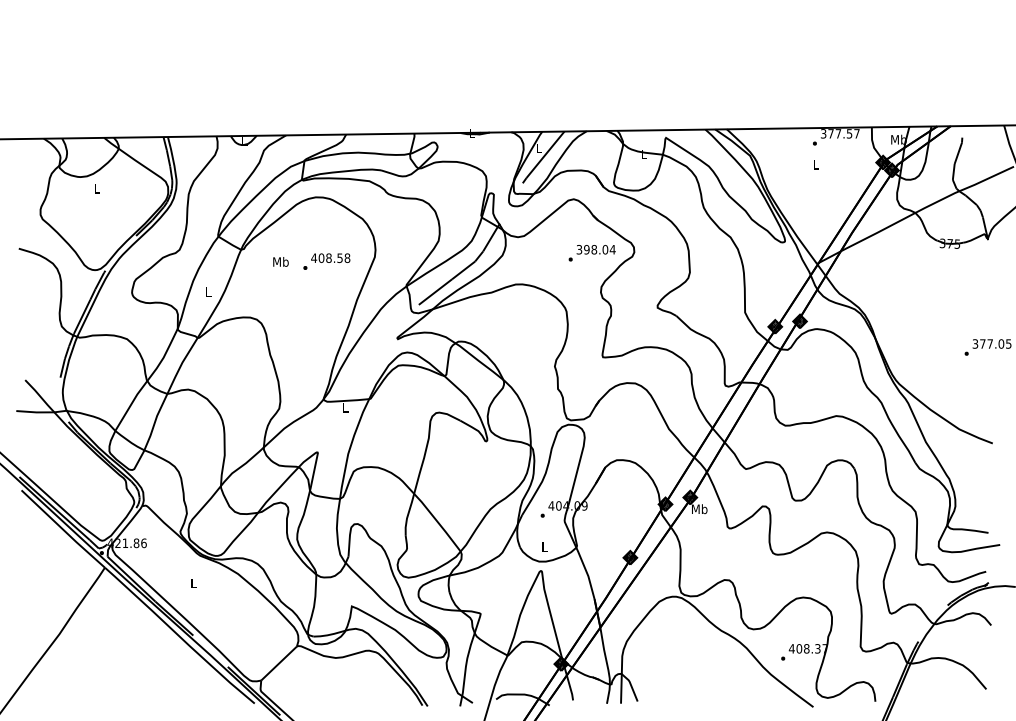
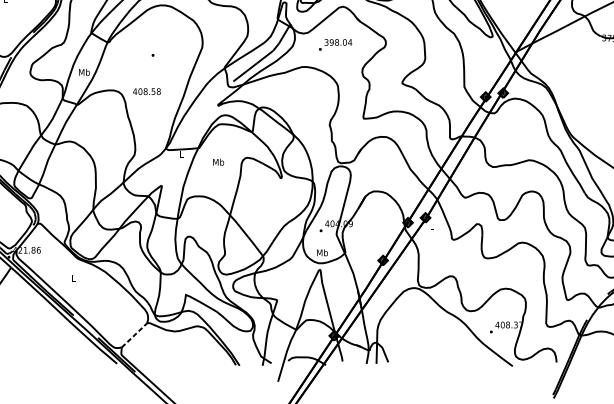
text: (591, 253) -> (335, 45), moved
text: (330, 257) -> (146, 91), moved
text: (280, 261) -> (218, 161), moved
text: (208, 291) -> (84, 72), L -> Mb
text: (699, 509) -> (432, 226), Mb -> L
text: (544, 546) -> (322, 252), L -> Mb
line: (279, 663) -> (134, 335), solid -> dashed

